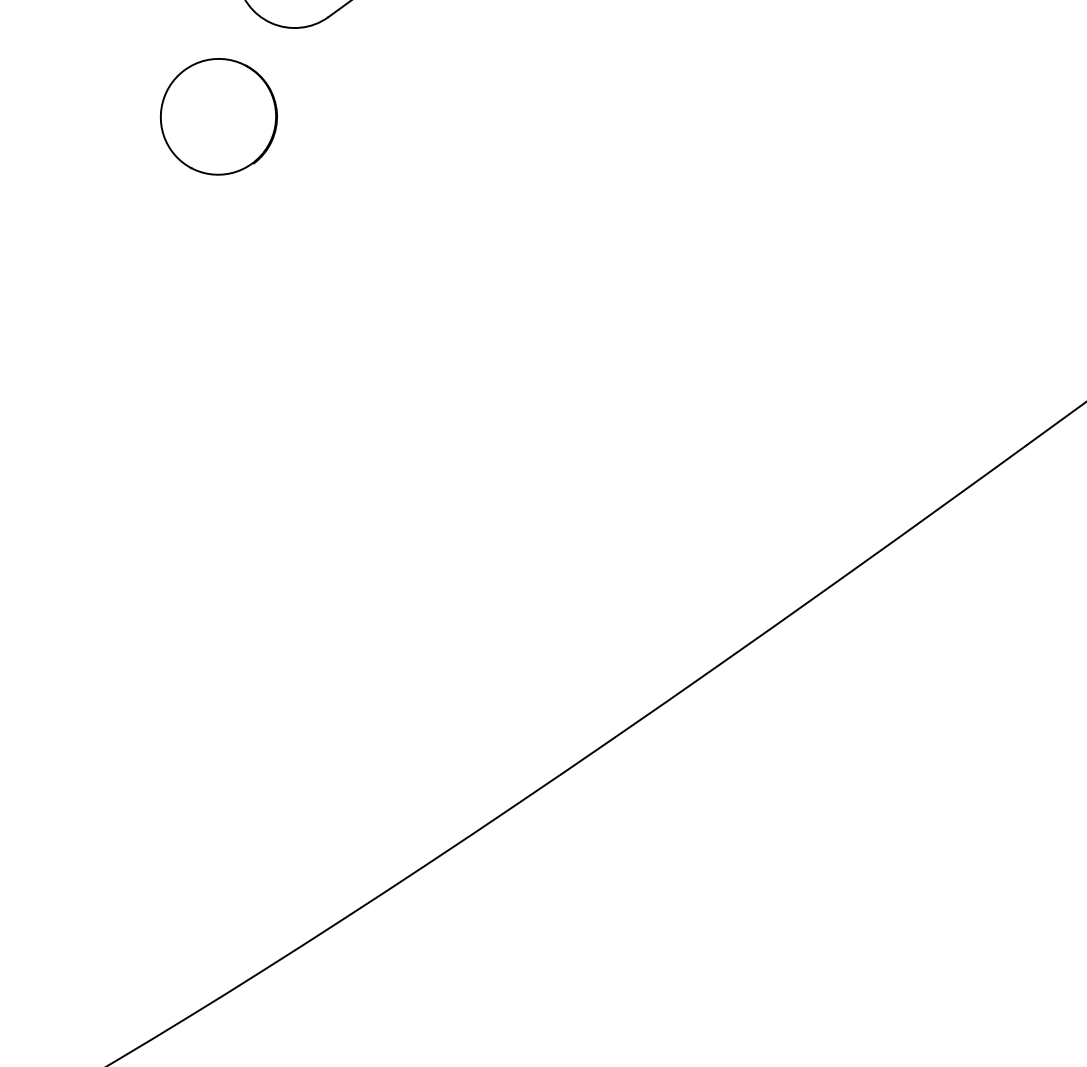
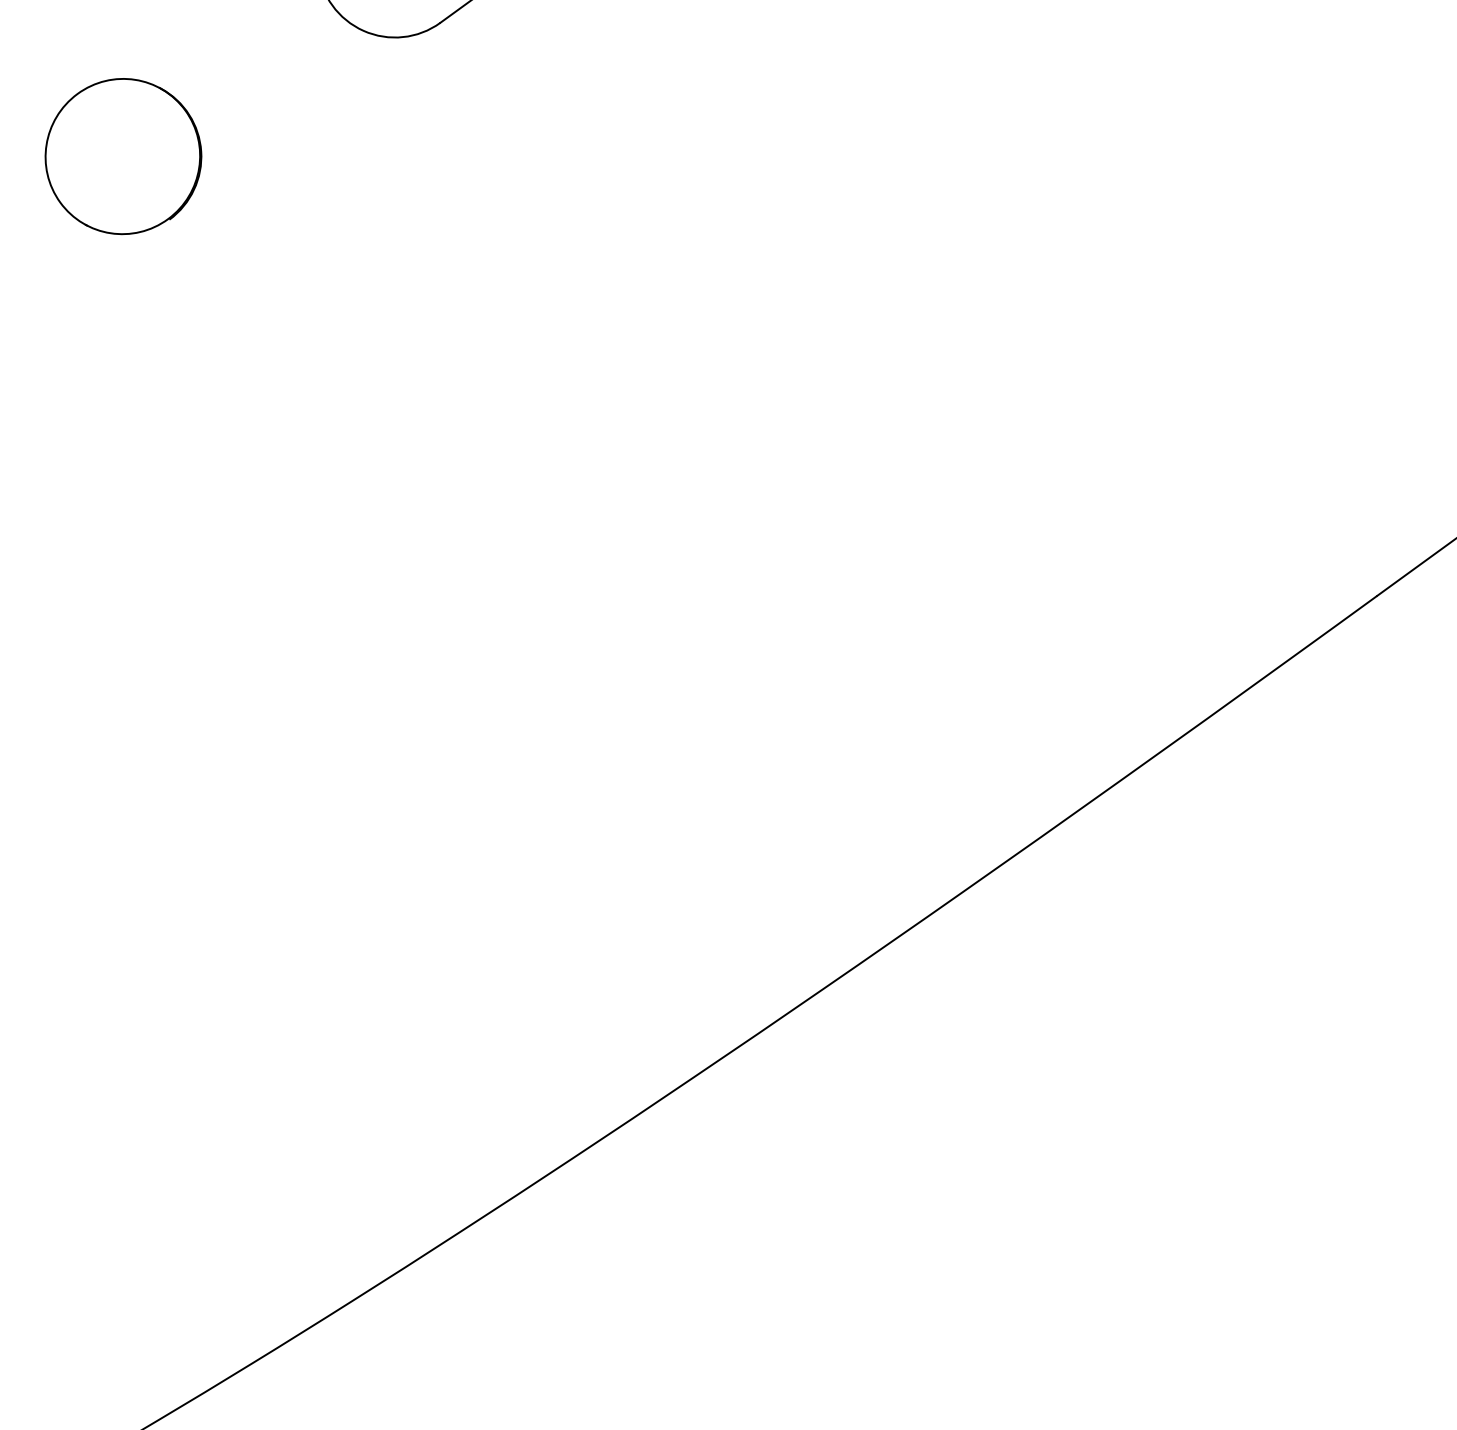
part: (218, 116) -> (123, 156), moved

